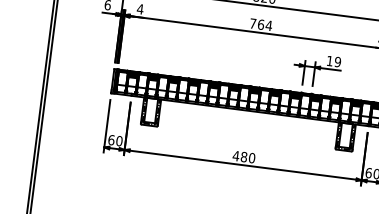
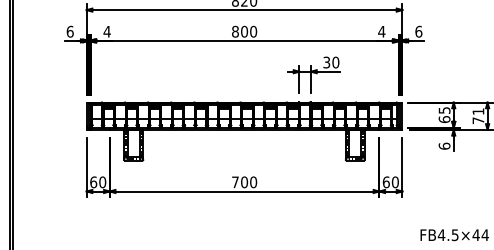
text: (261, 24) -> (244, 31), 764 -> 800
text: (334, 61) -> (331, 62), 19 -> 30
text: (239, 156) -> (239, 182), 480 -> 700

